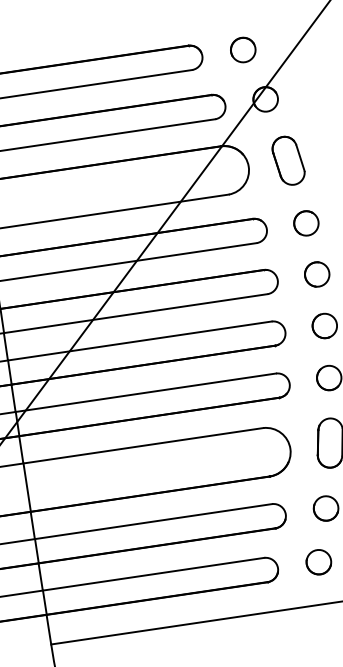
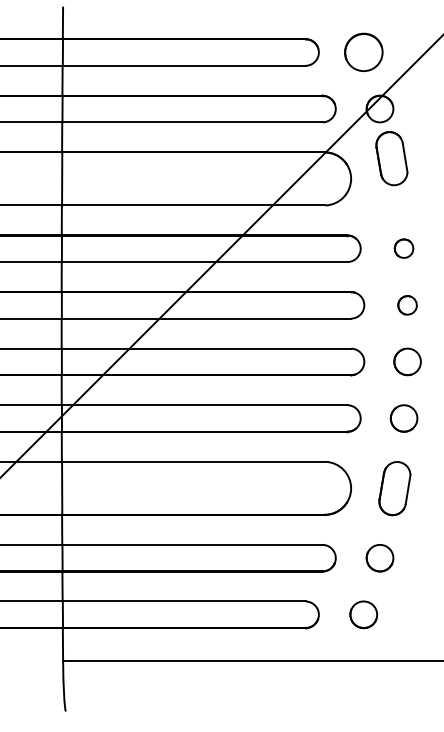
part: (243, 50) -> (363, 52), size x1.4
part: (288, 160) -> (391, 158), moved
part: (305, 223) -> (403, 248), size x0.7
part: (317, 274) -> (407, 305), size x0.7

